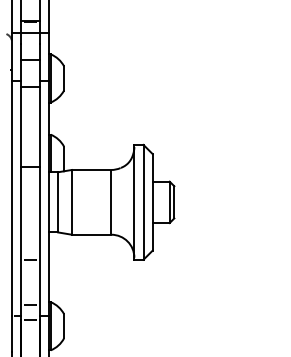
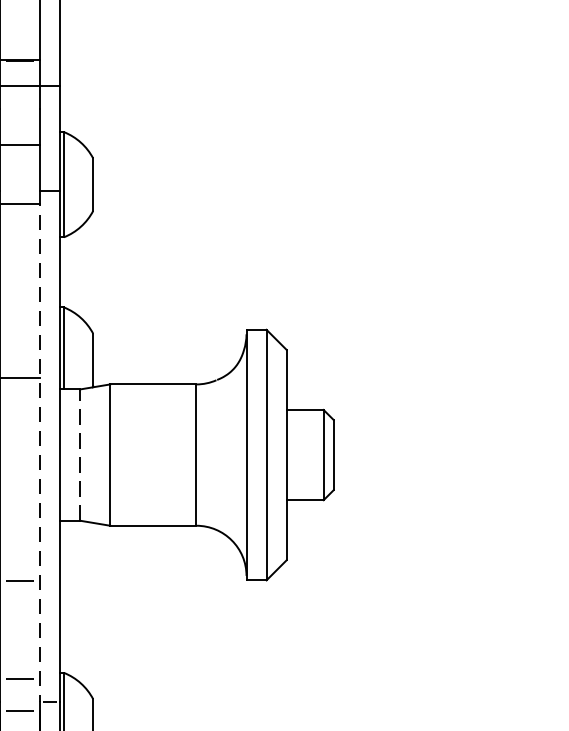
line: (39, 198) -> (39, 446), solid -> dashed
line: (58, 201) -> (80, 453), solid -> dashed

